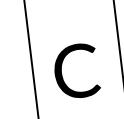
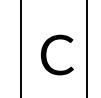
text: (75, 70) -> (56, 54), moved

